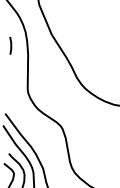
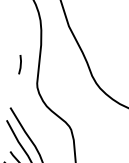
line: (10, 45) -> (20, 64), moved

